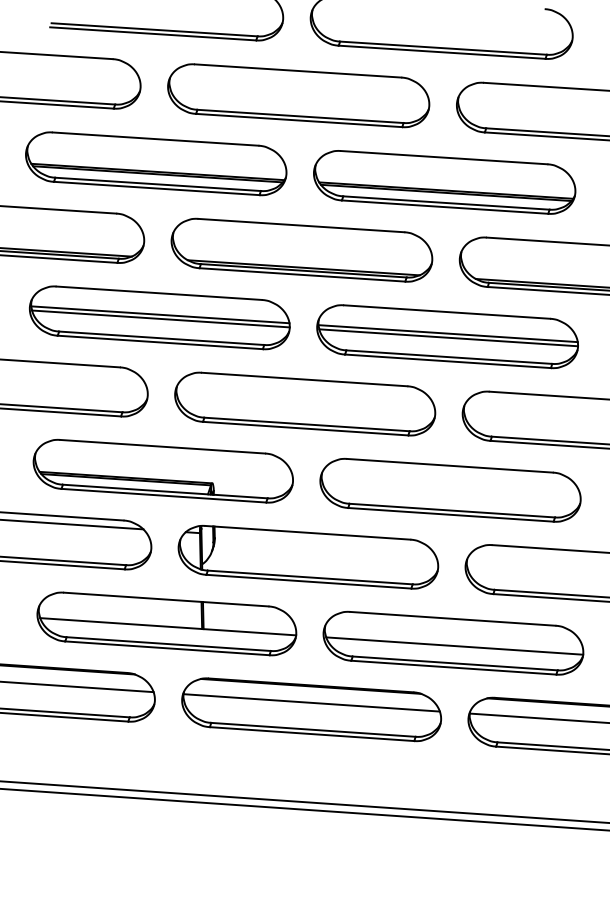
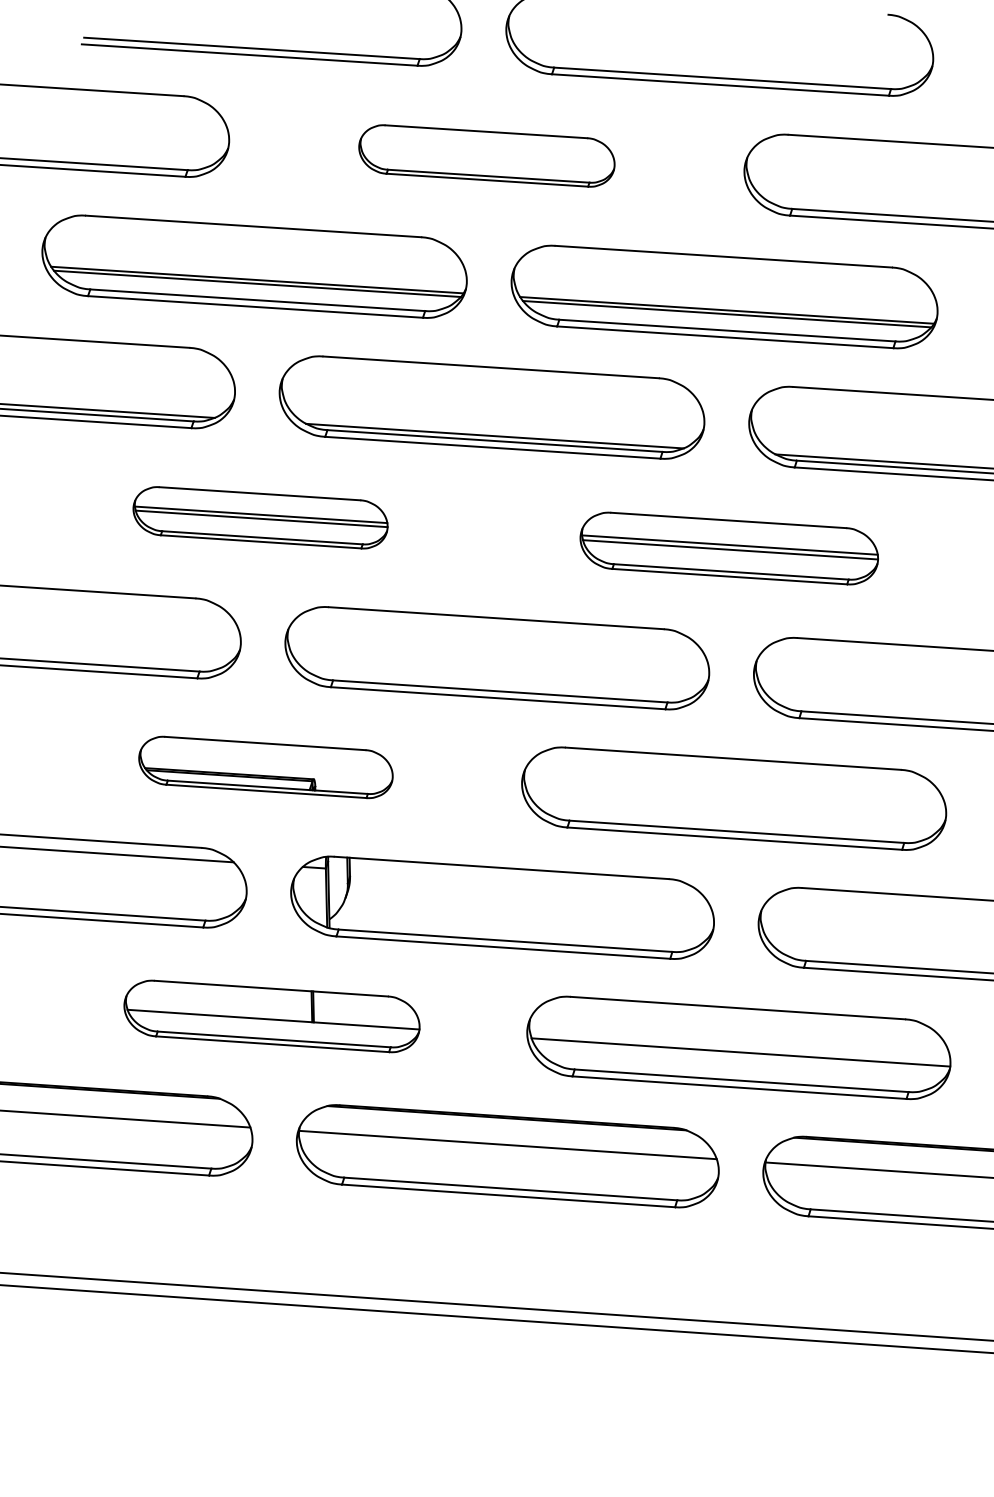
part: (298, 95) -> (486, 155), size x0.6
part: (159, 317) -> (259, 517), size x0.6
part: (447, 336) -> (729, 548), size x0.7
part: (162, 470) -> (264, 766), size x0.6
part: (166, 623) -> (271, 1015), size x0.7

